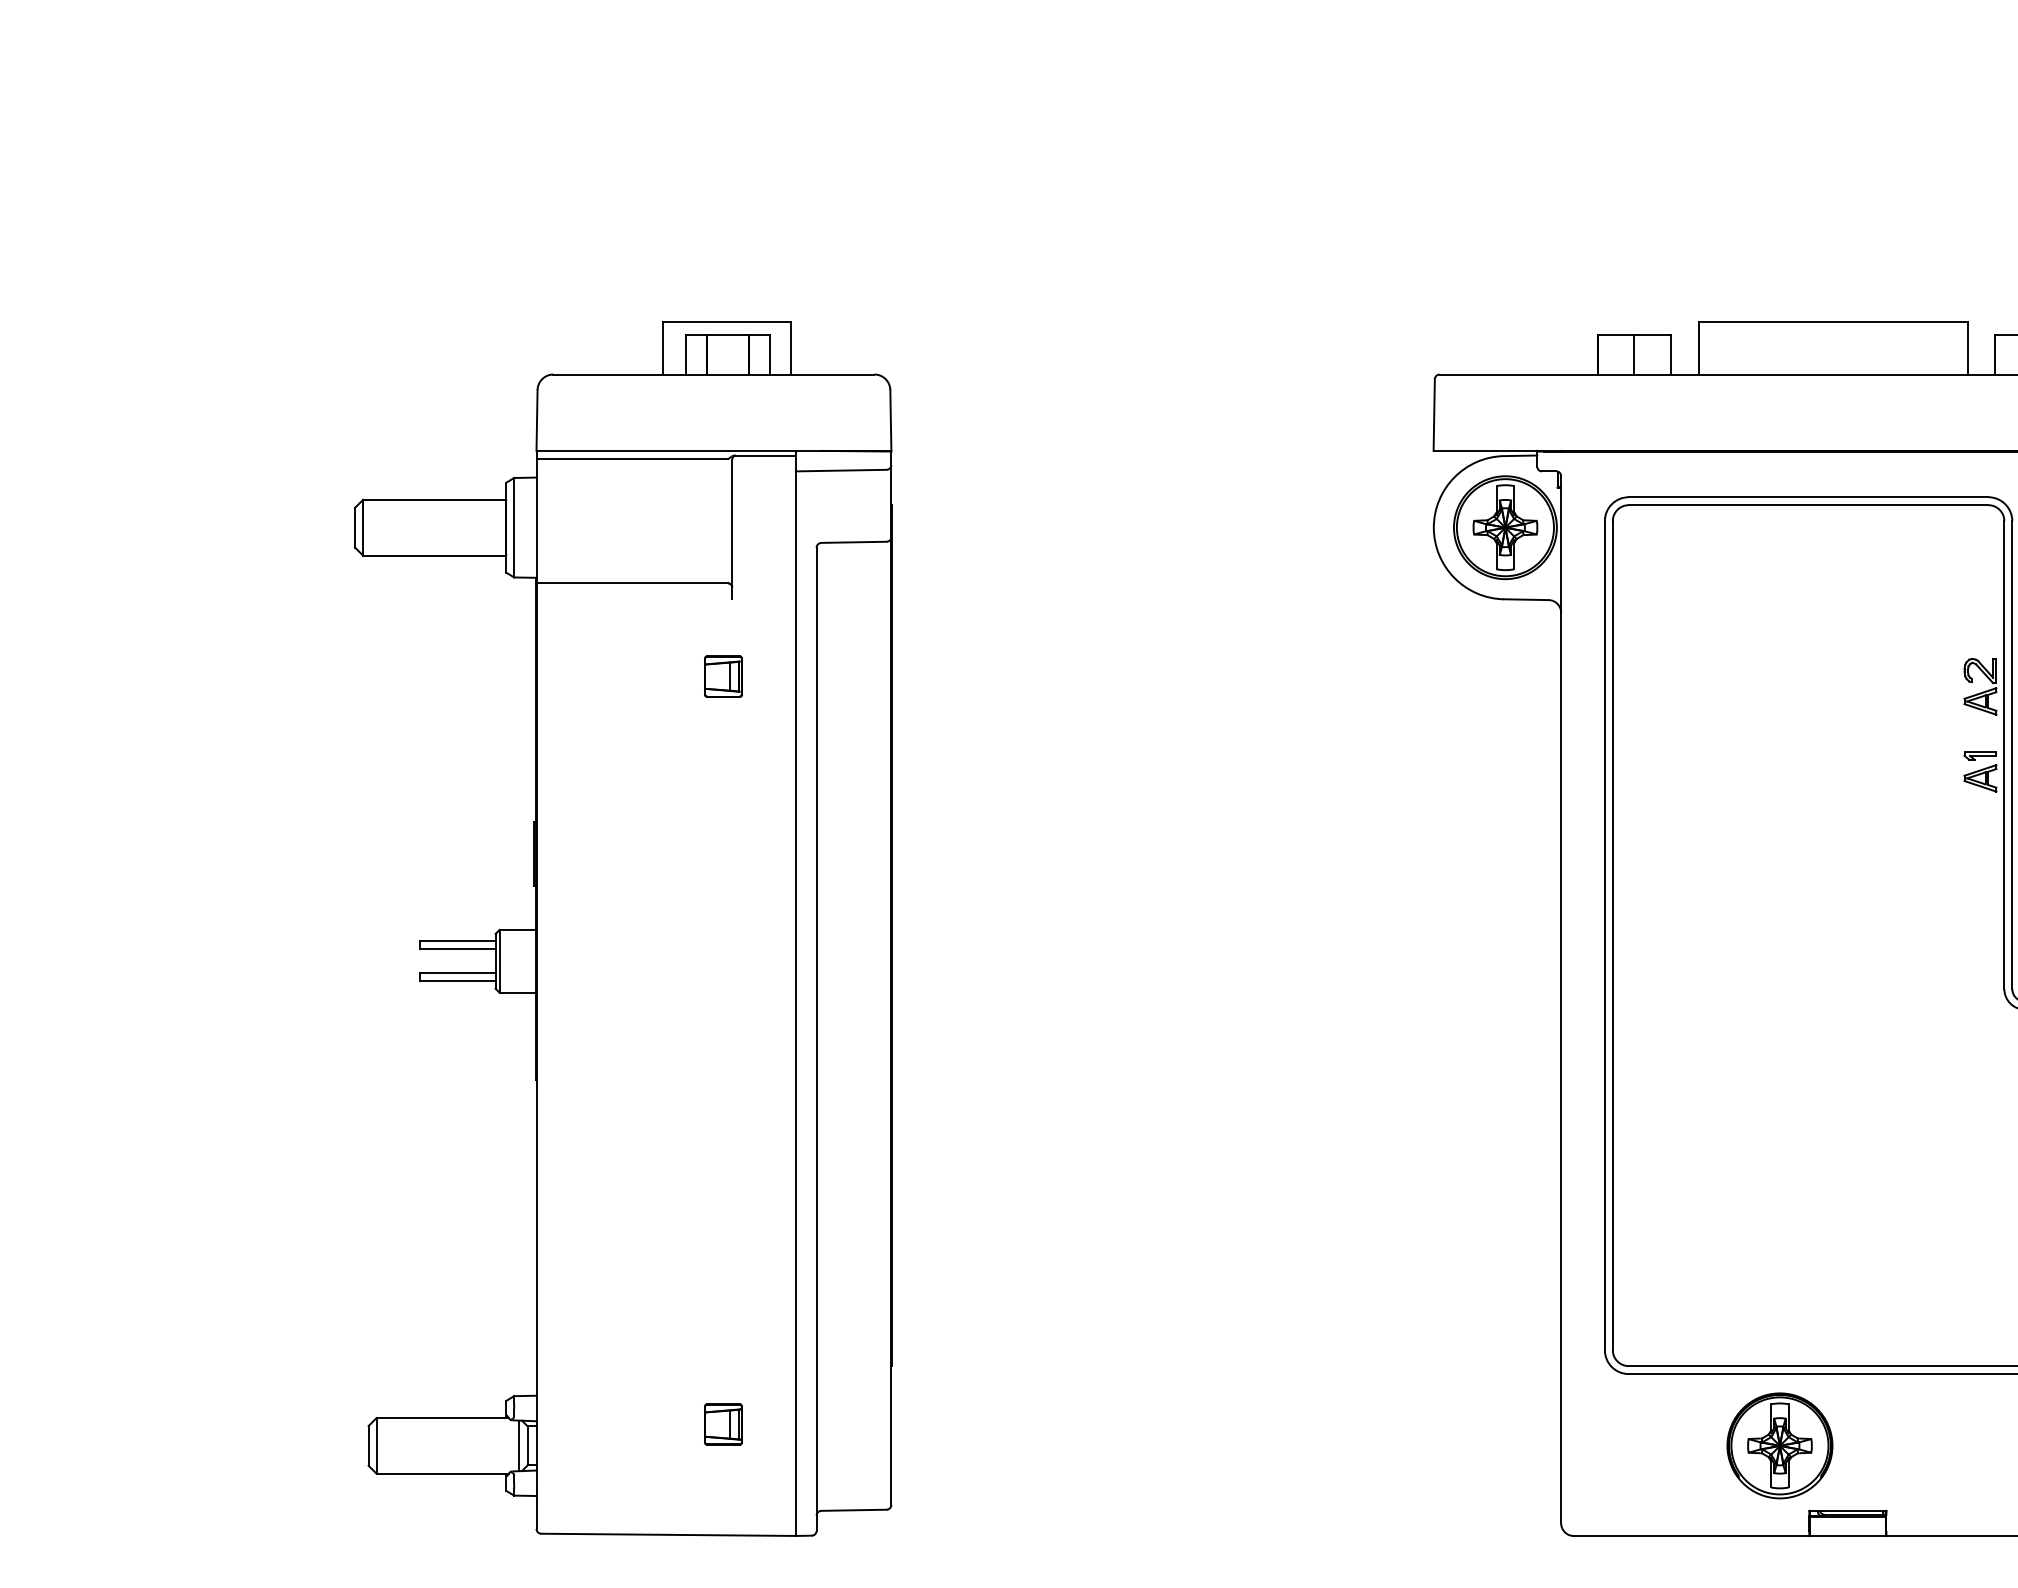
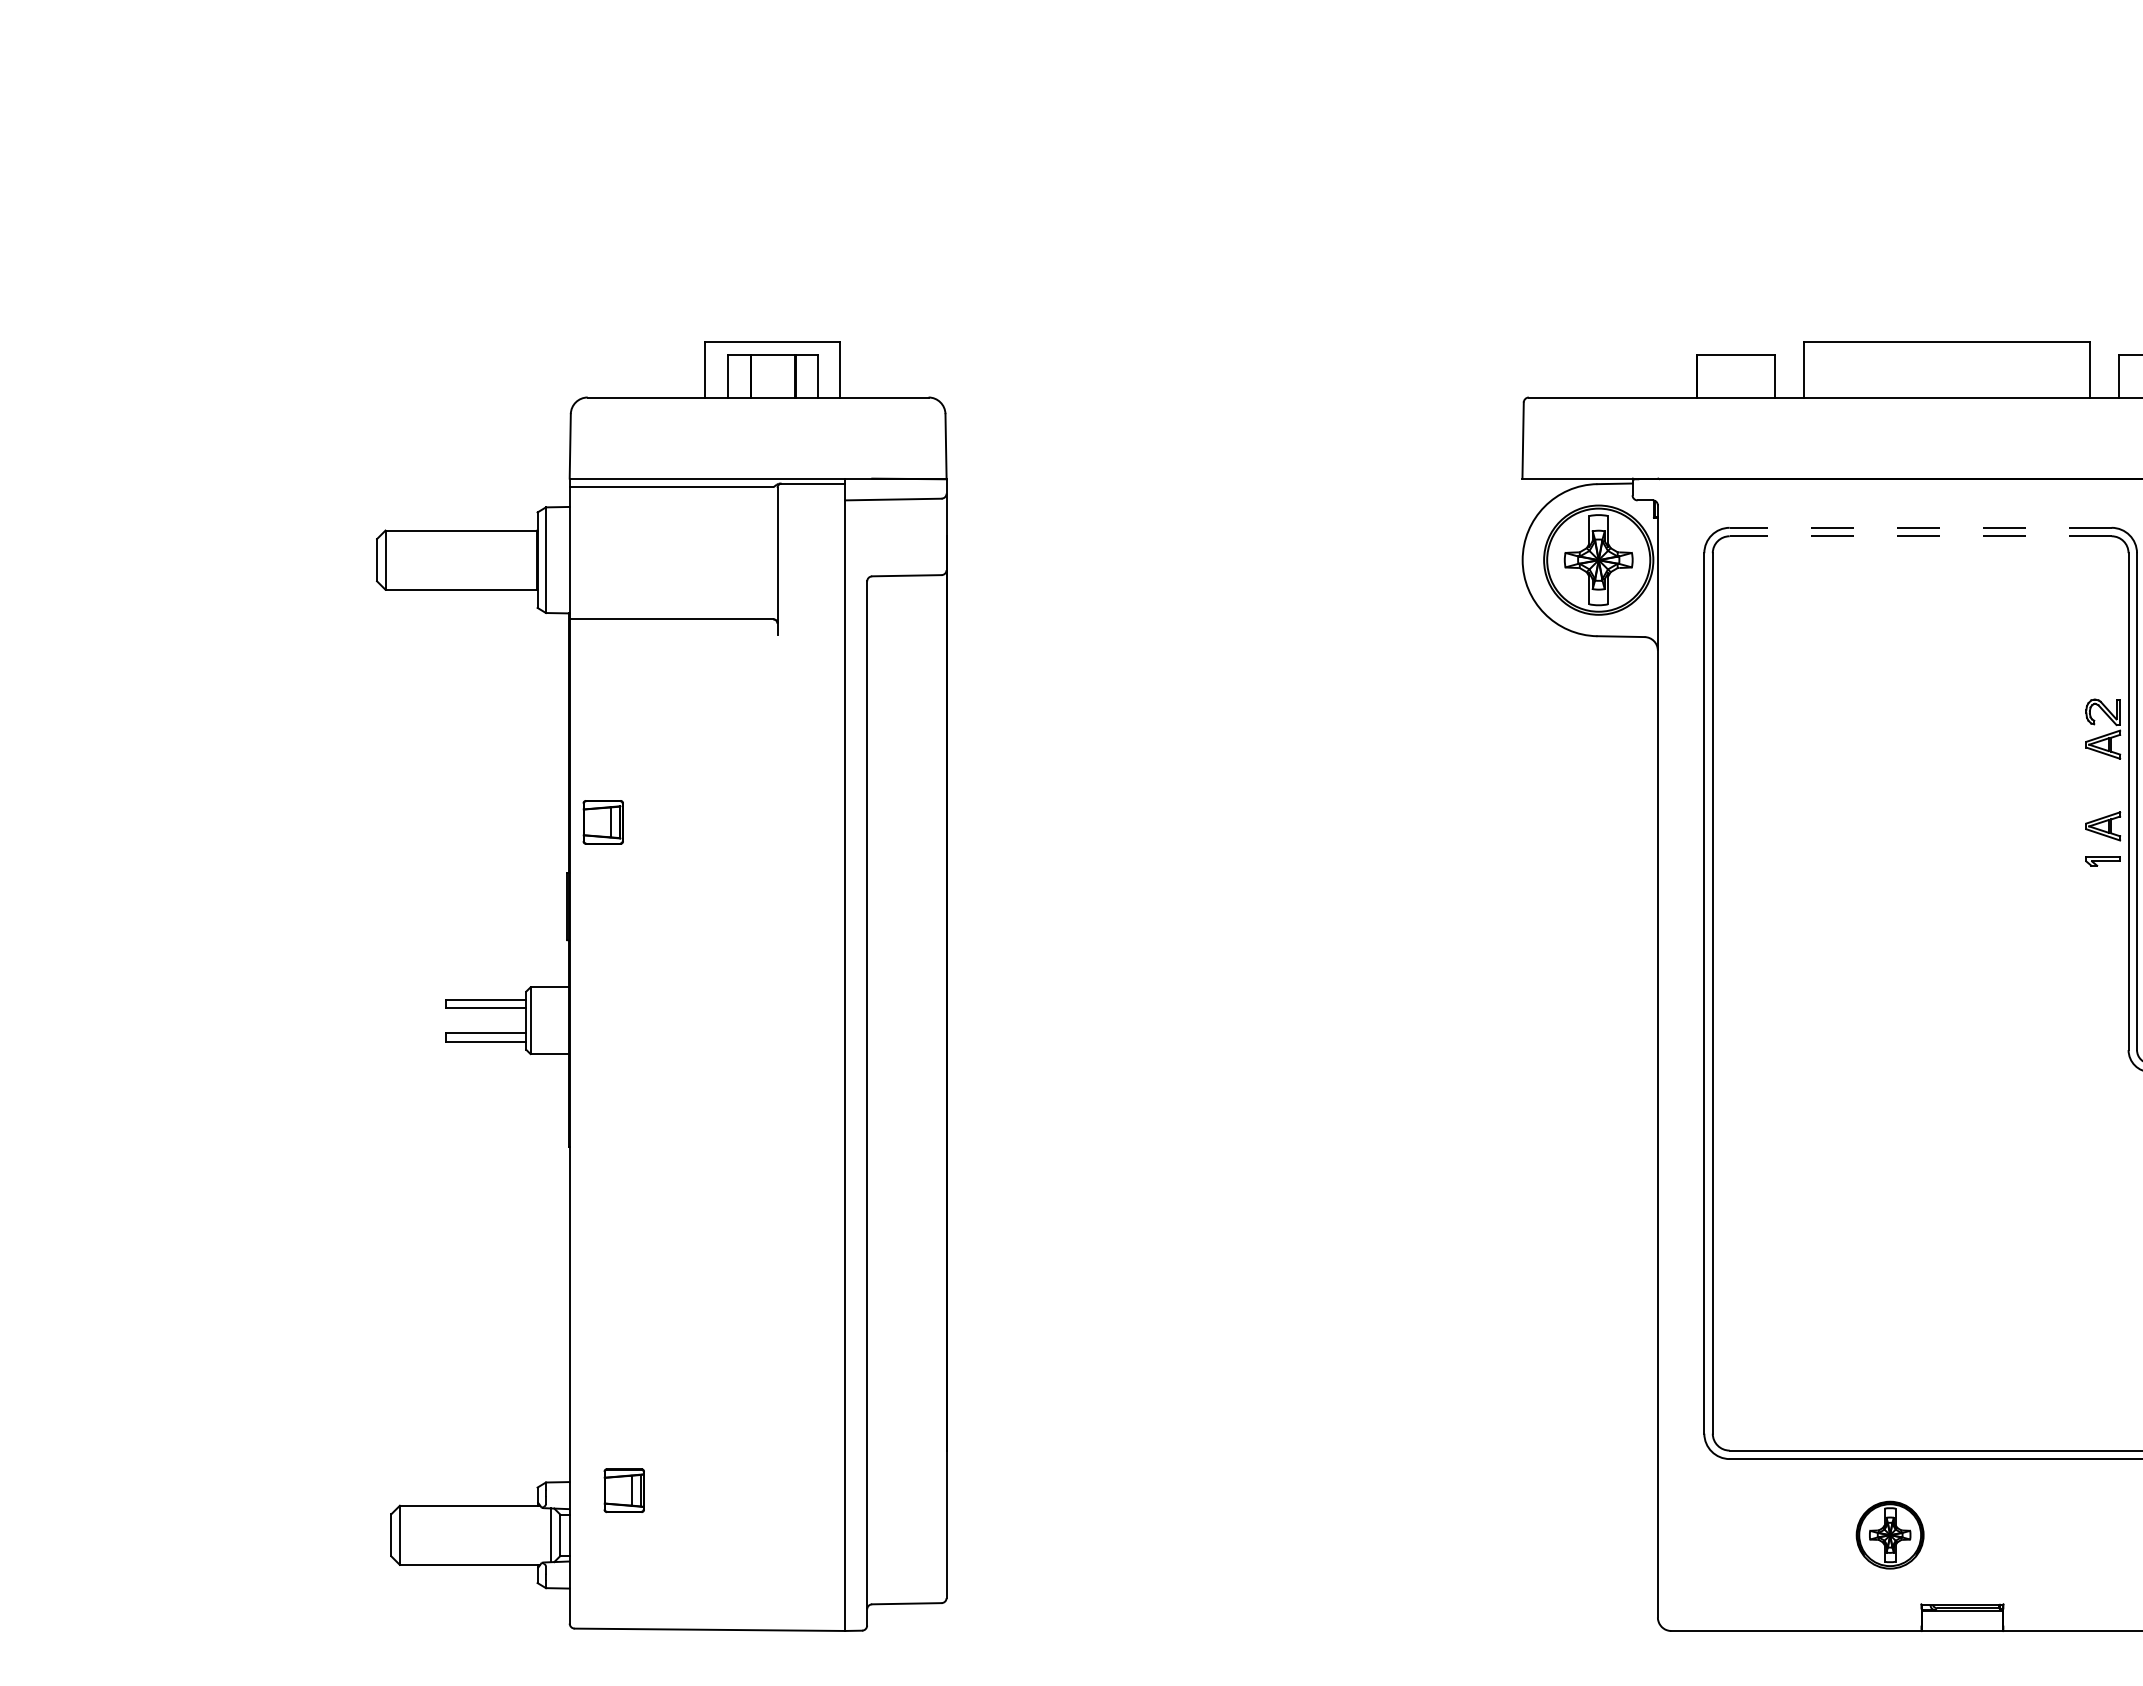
line: (1634, 354) -> (1735, 376), removed
line: (1808, 496) -> (1920, 527), solid -> dashed
line: (1808, 505) -> (1920, 536), solid -> dashed
part: (722, 676) -> (602, 822), moved
part: (1979, 755) -> (2102, 861), moved
part: (722, 1424) -> (623, 1490), moved
part: (1779, 1445) -> (1889, 1534), size x0.6

